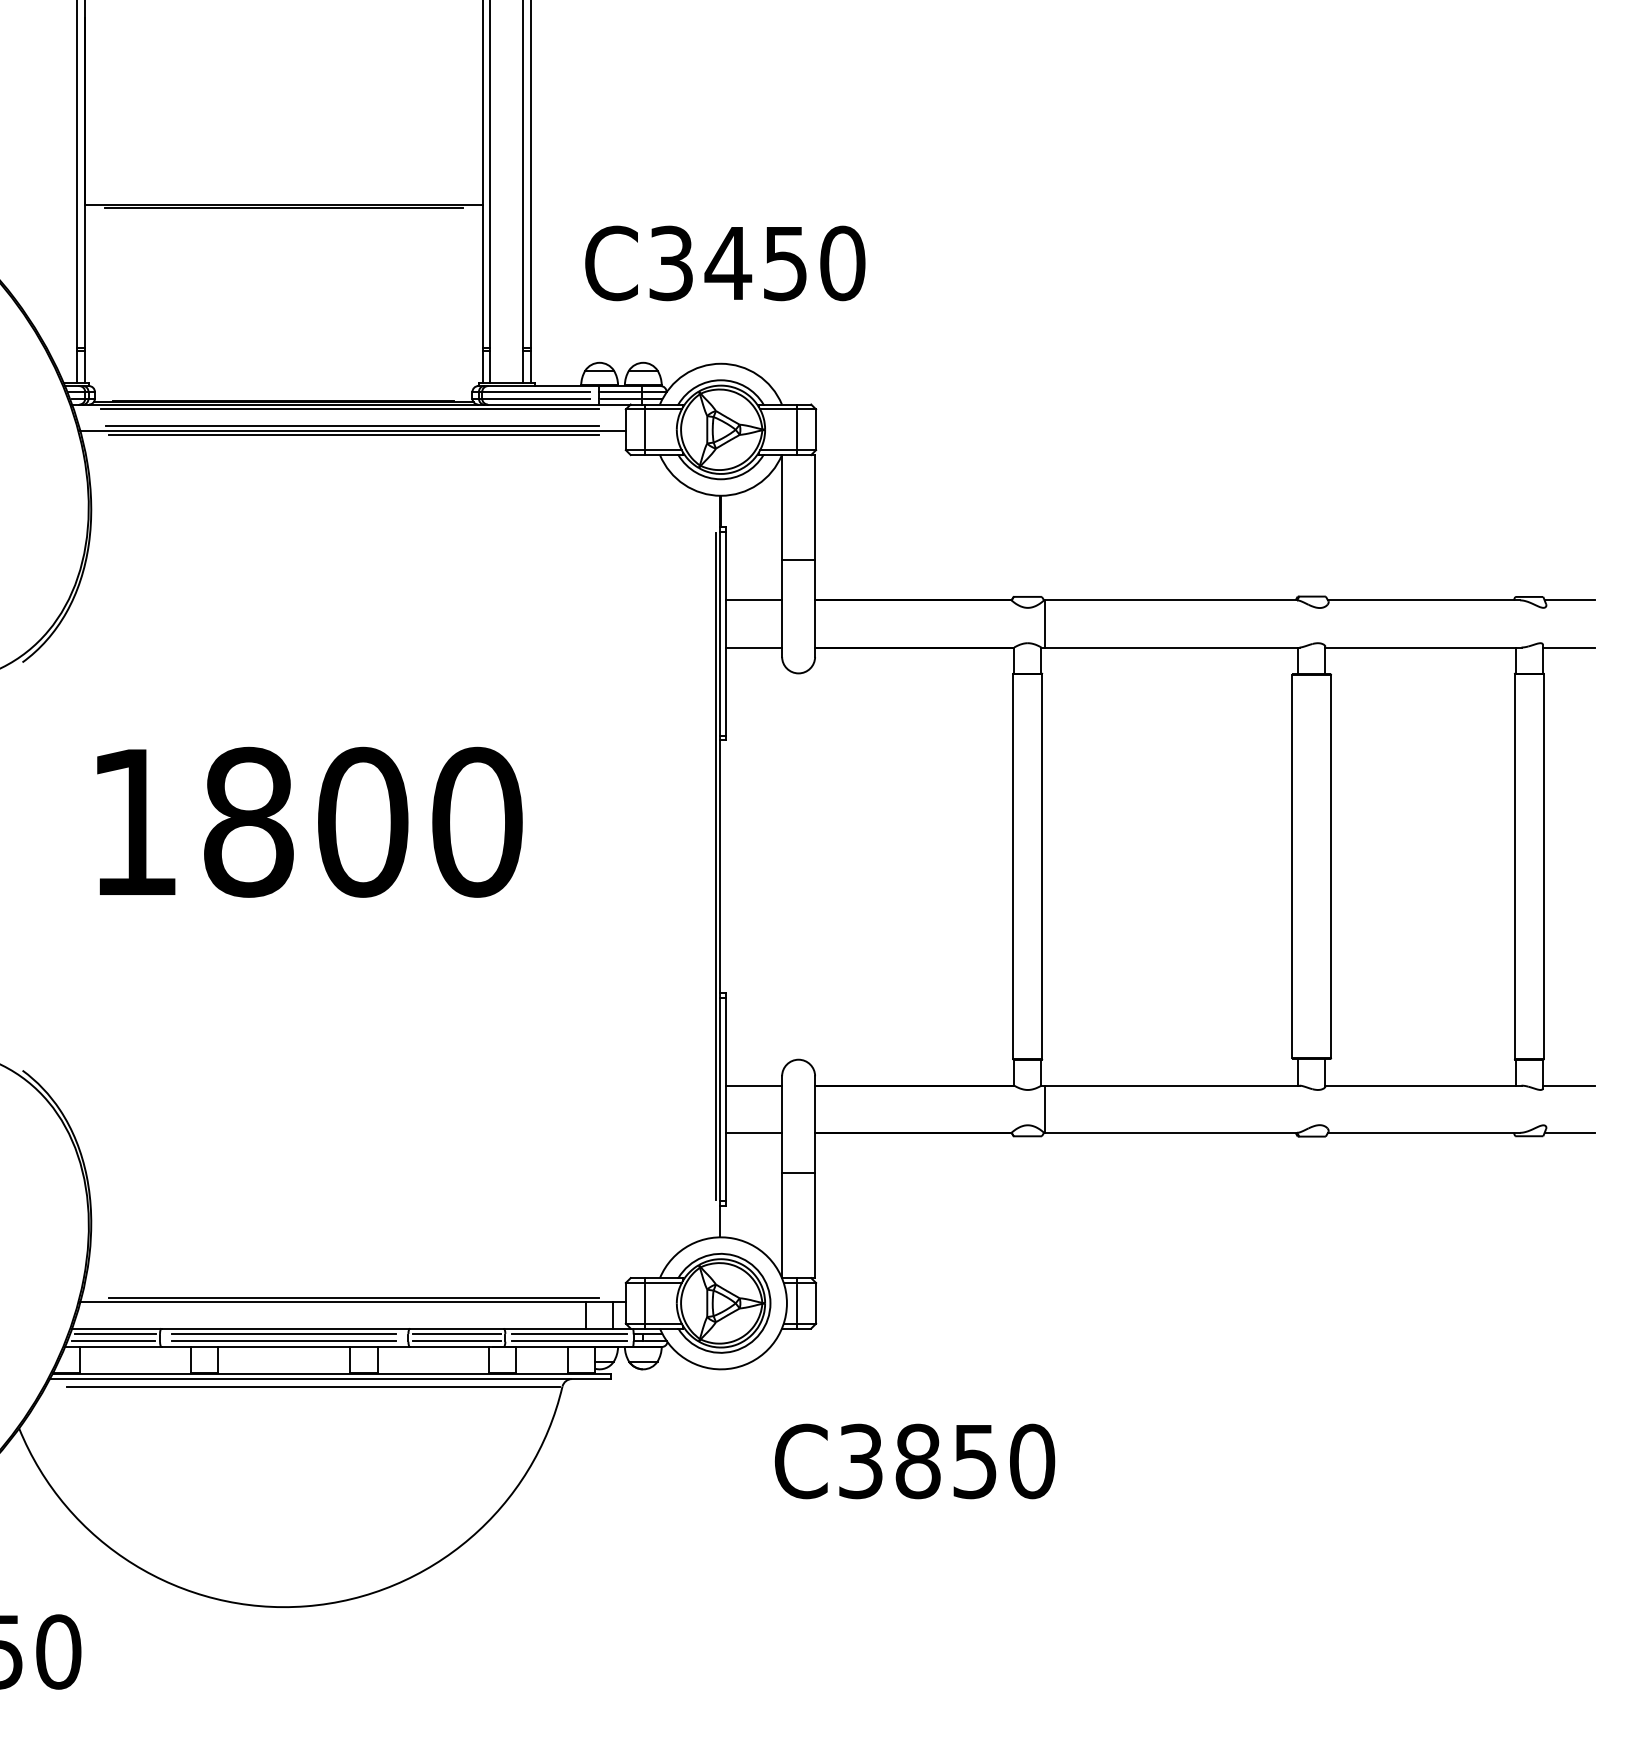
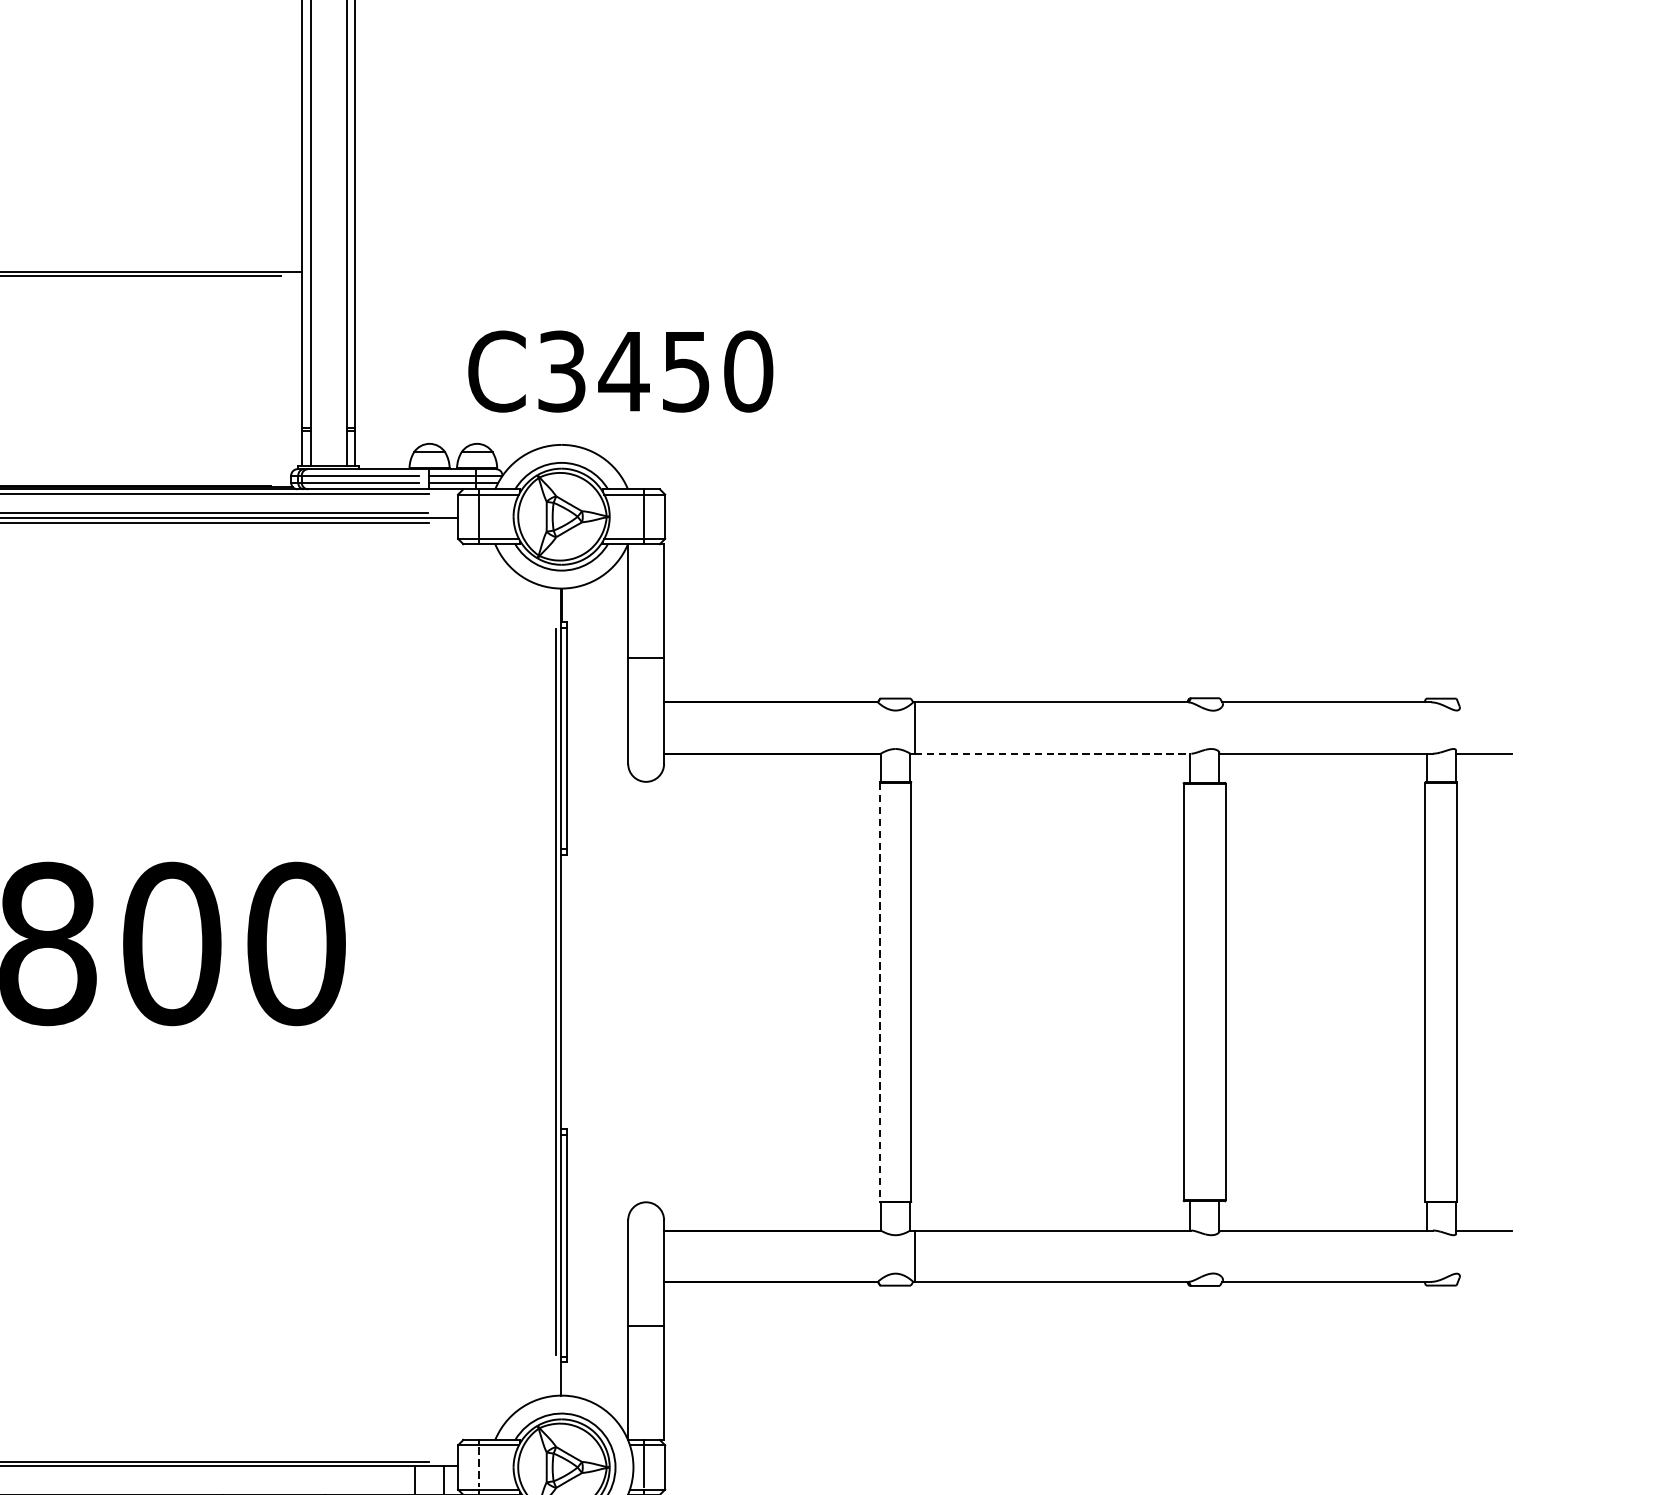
text: (725, 263) -> (620, 371), moved
line: (753, 600) -> (597, 702), removed
line: (1569, 600) -> (1485, 702), removed
line: (753, 647) -> (597, 753), removed
line: (1173, 647) -> (1054, 753), solid -> dashed
line: (1013, 867) -> (879, 993), solid -> dashed
line: (753, 1085) -> (597, 1230), removed
line: (753, 1132) -> (597, 1281), removed
line: (1569, 1132) -> (1485, 1281), removed
line: (645, 1303) -> (479, 1467), solid -> dashed

